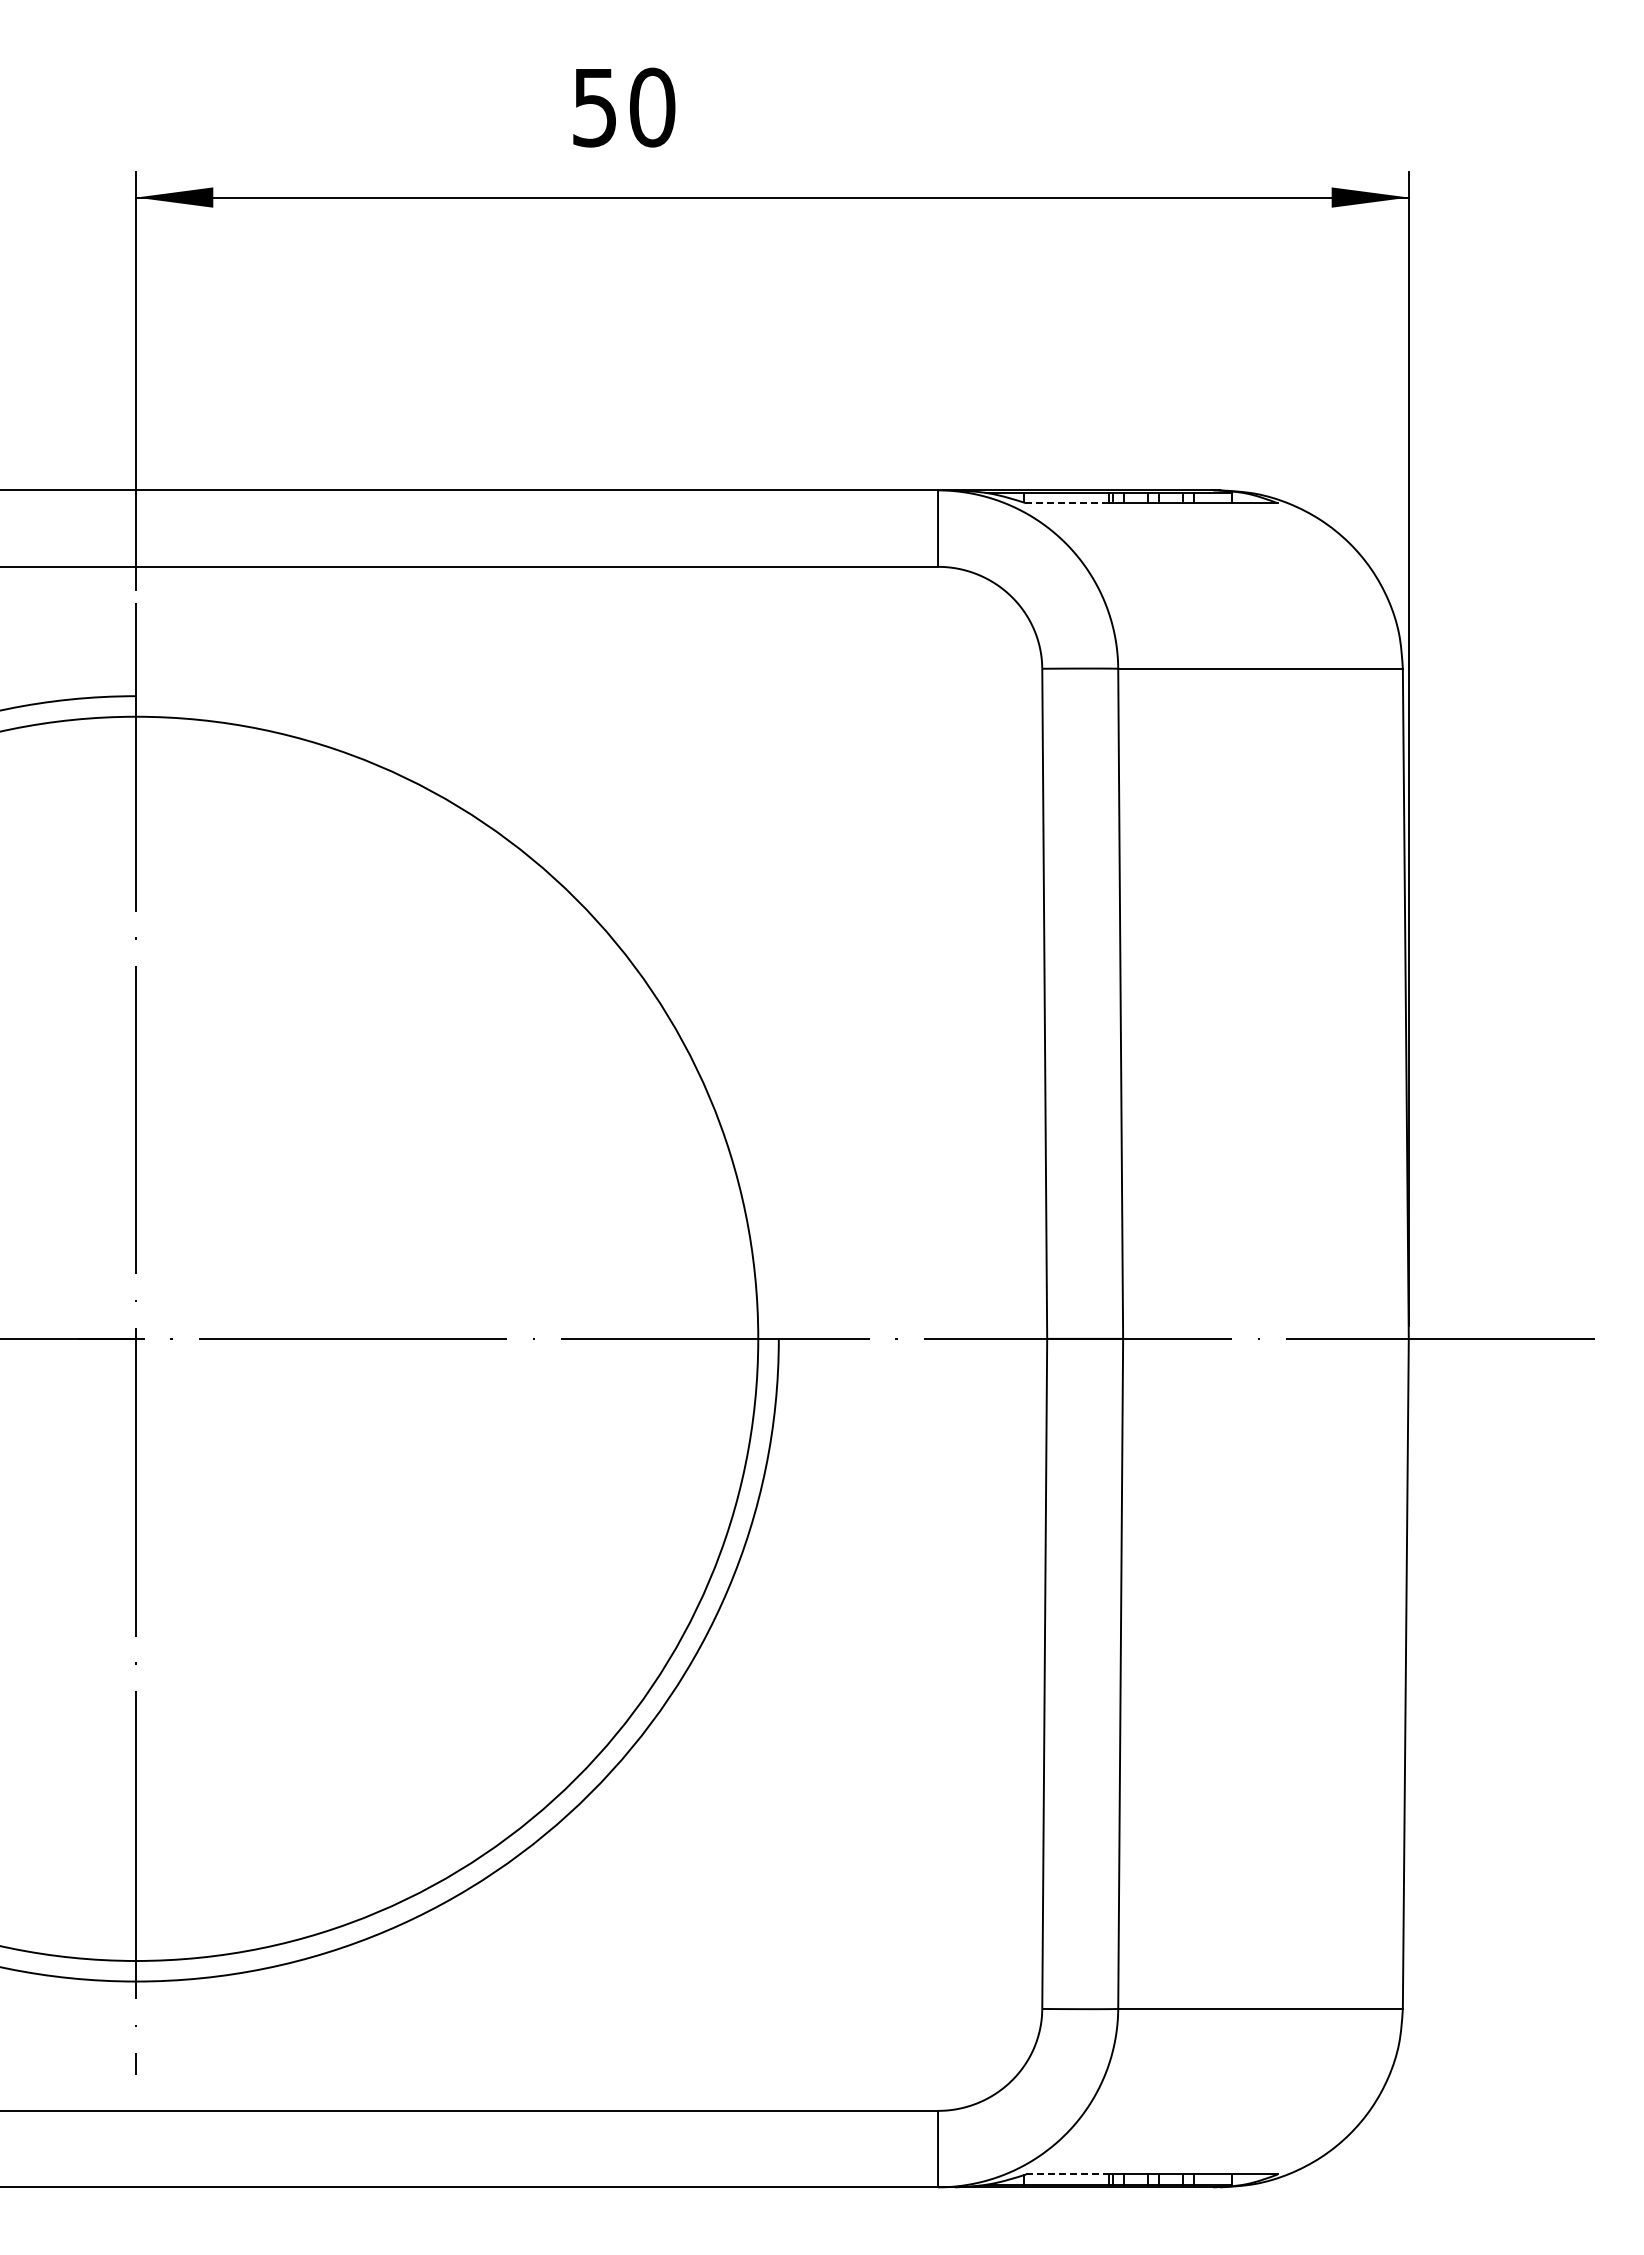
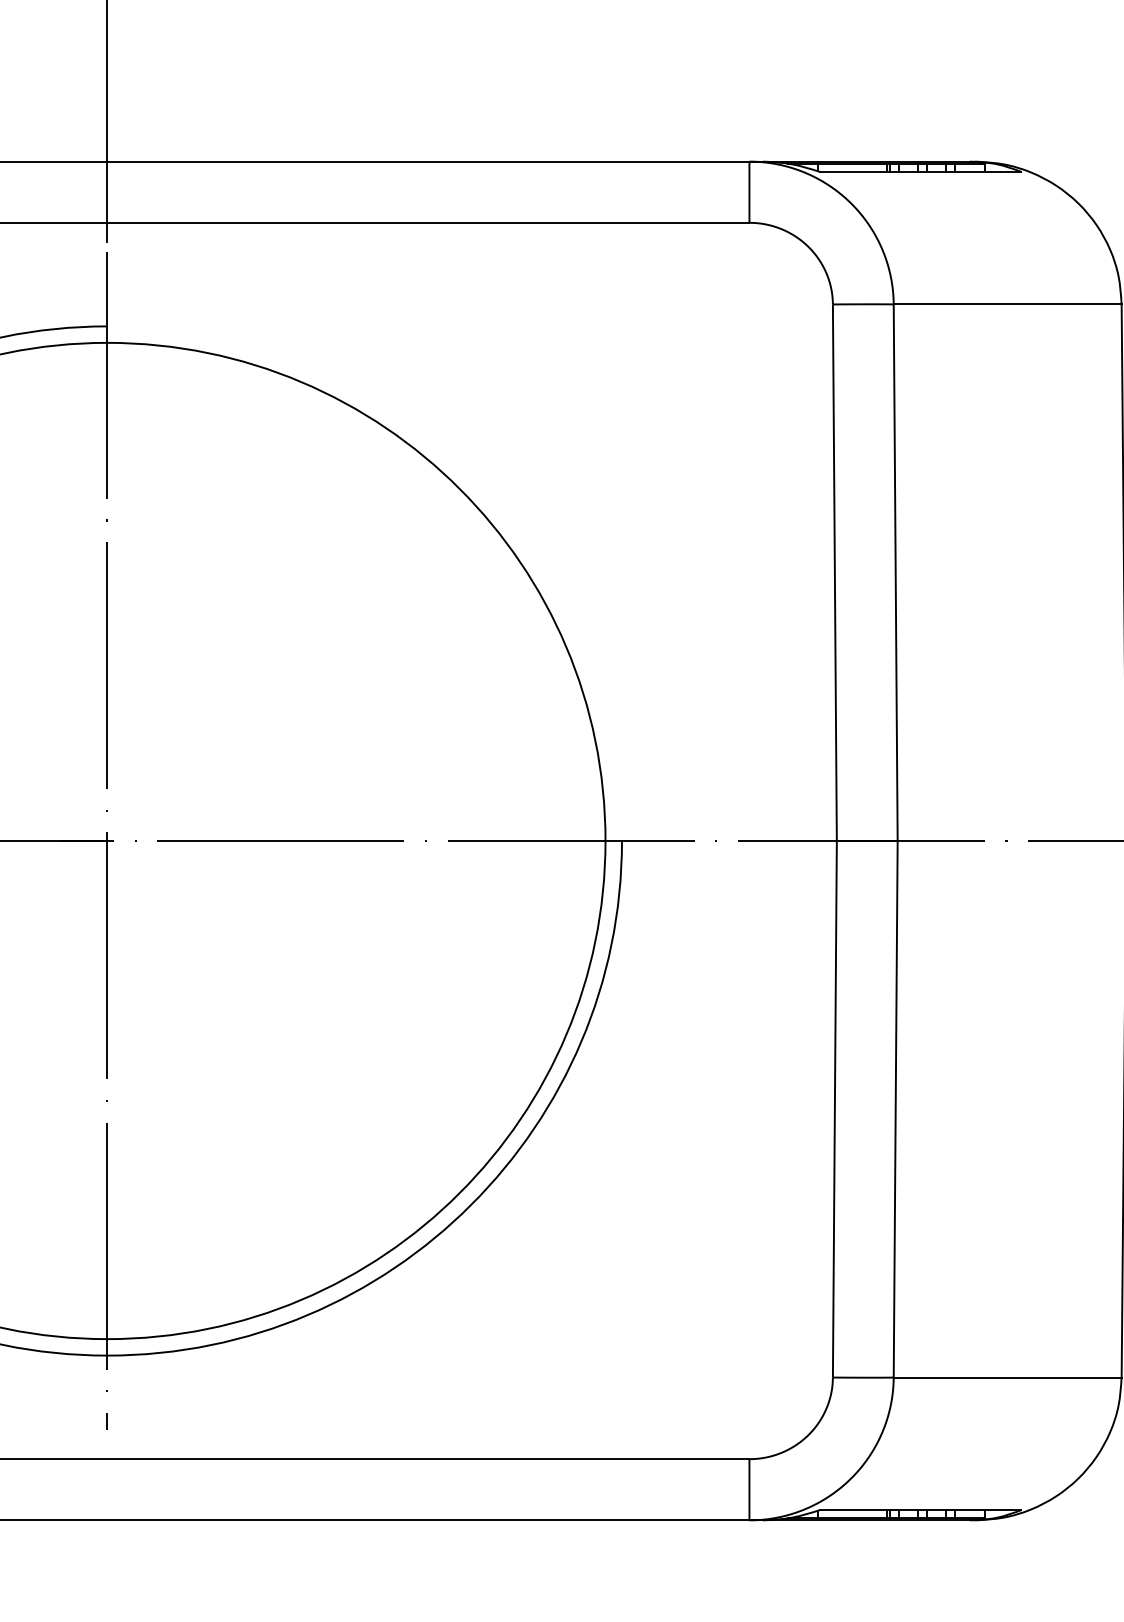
line: (1067, 503) -> (853, 172), dashed -> solid
line: (1067, 2174) -> (853, 1510), dashed -> solid

